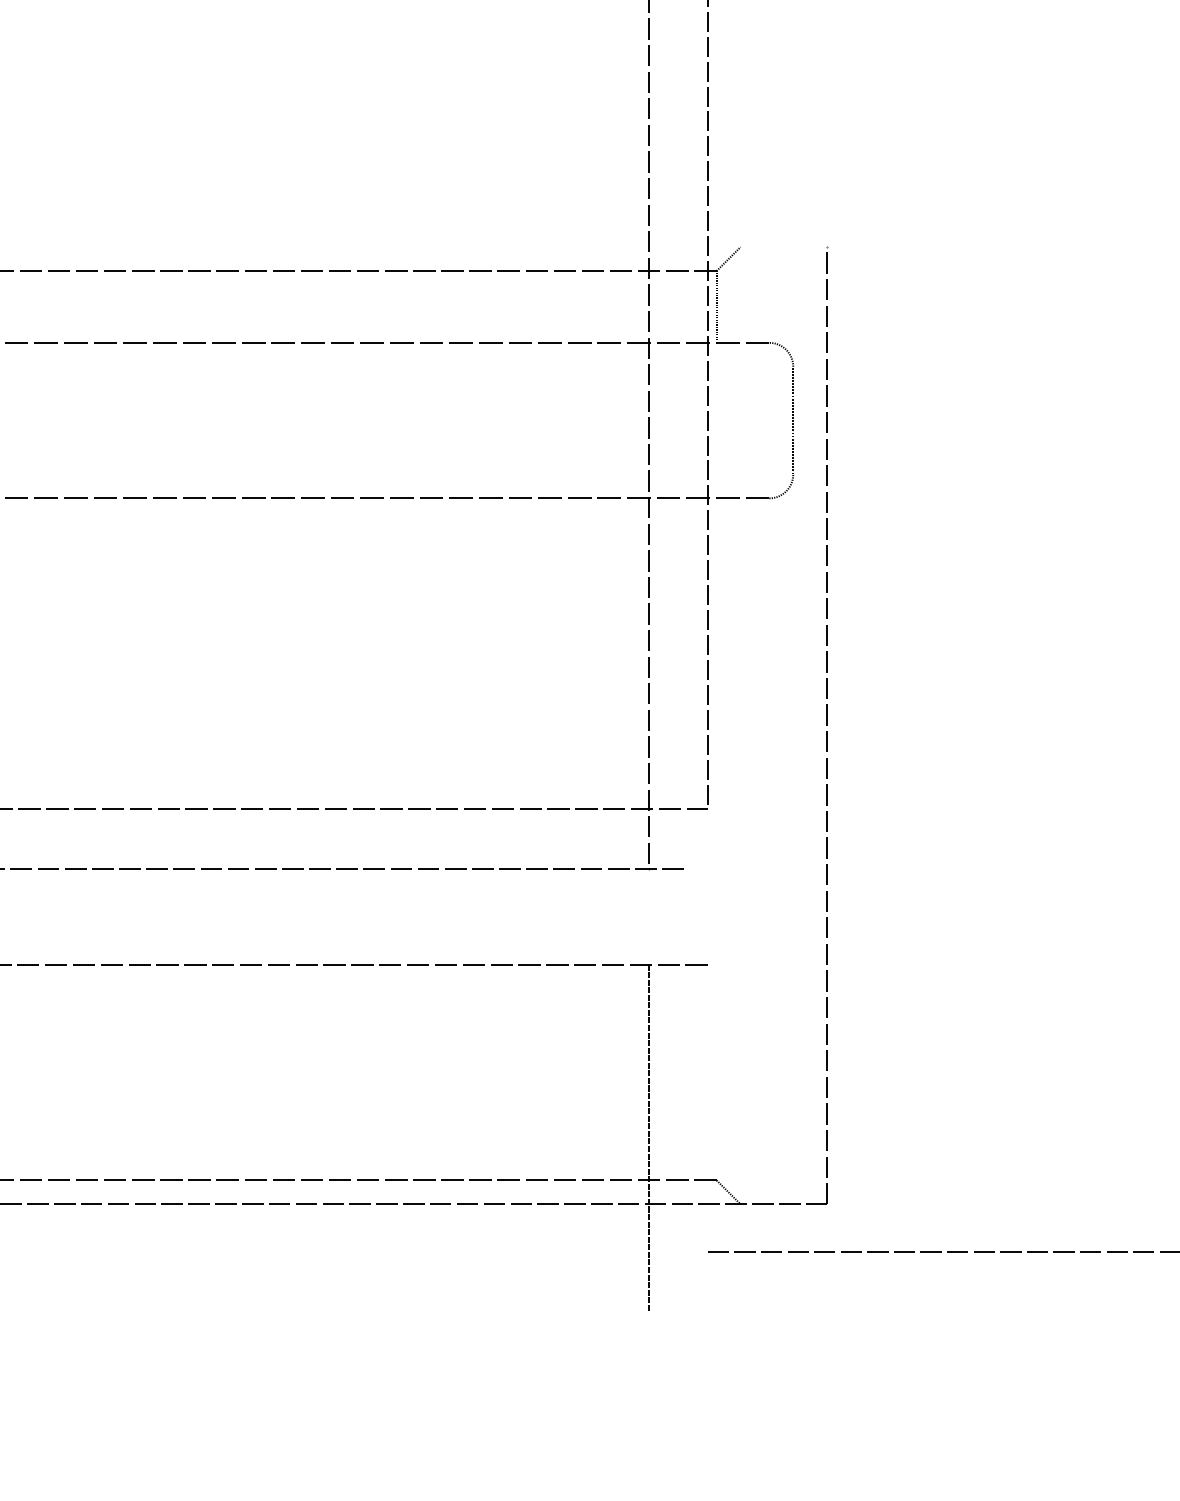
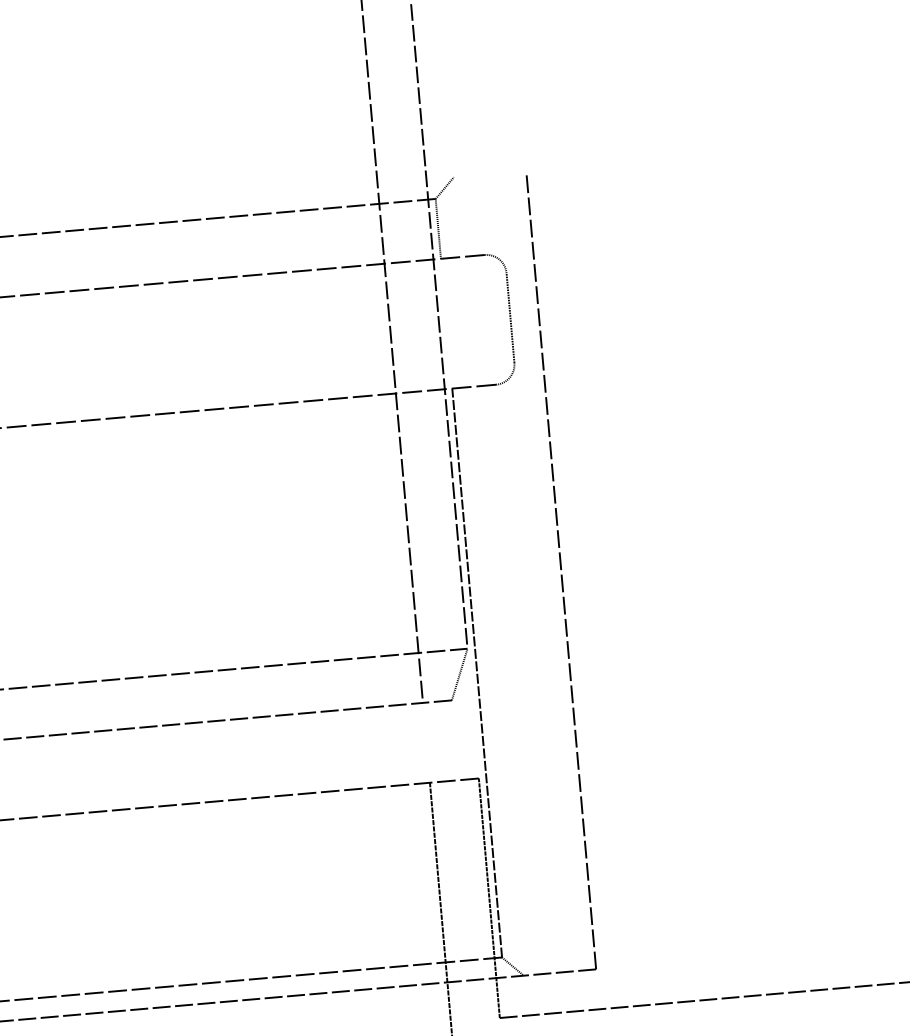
line: (695, 839) -> (459, 674), added
line: (716, 839) -> (477, 673), added
line: (707, 1108) -> (489, 898), added

